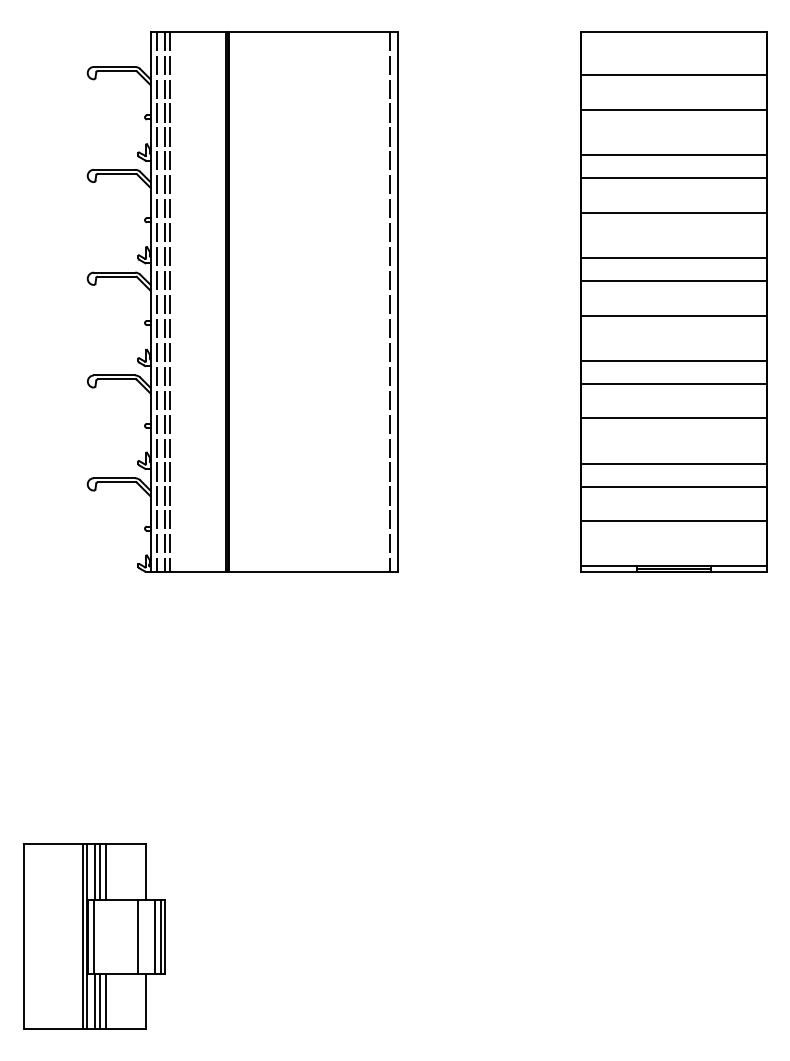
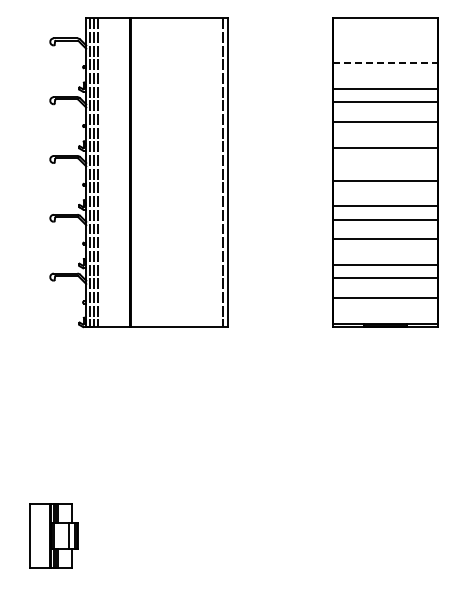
line: (673, 75) -> (385, 43), removed
line: (673, 109) -> (385, 62), solid -> dashed
line: (673, 280) -> (385, 160), removed
part: (93, 936) -> (53, 535), size x0.6

